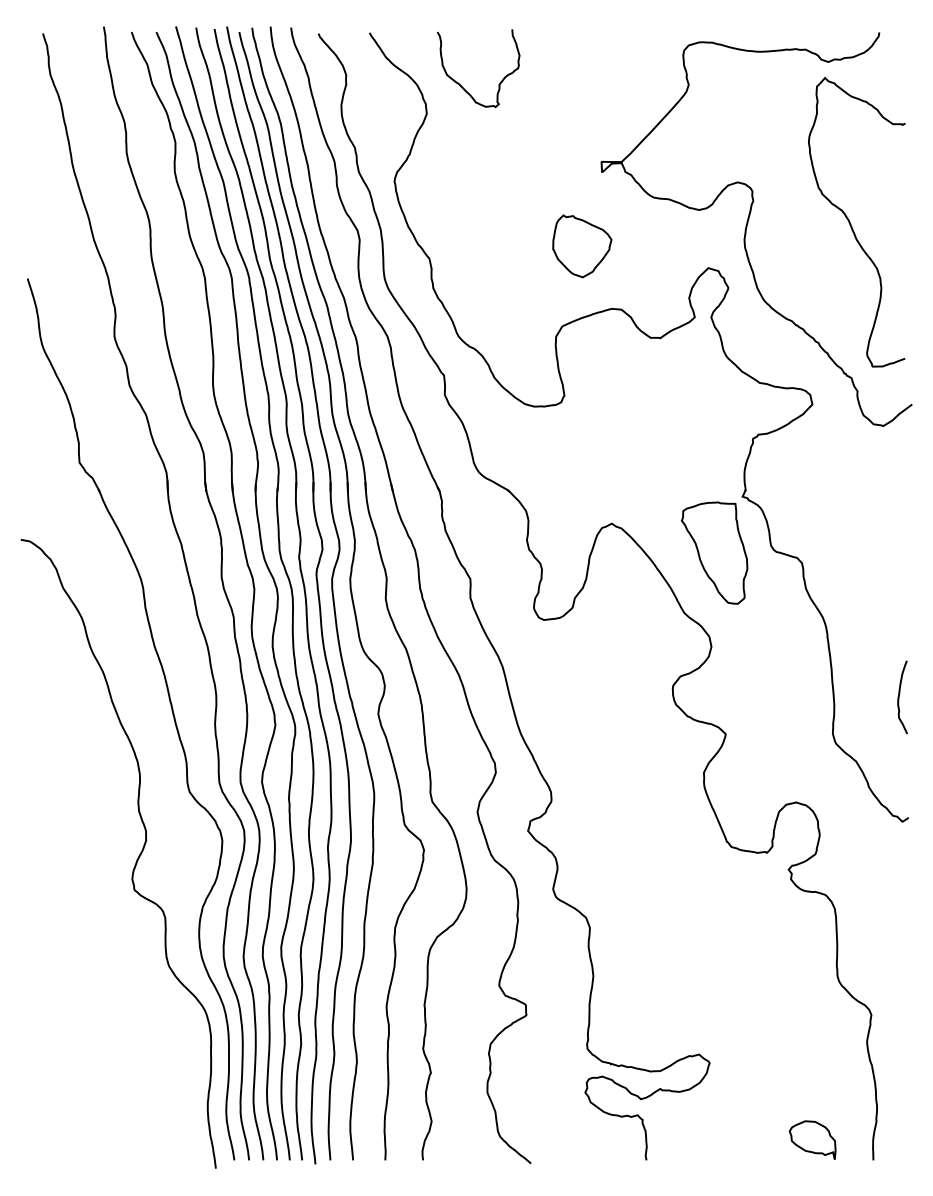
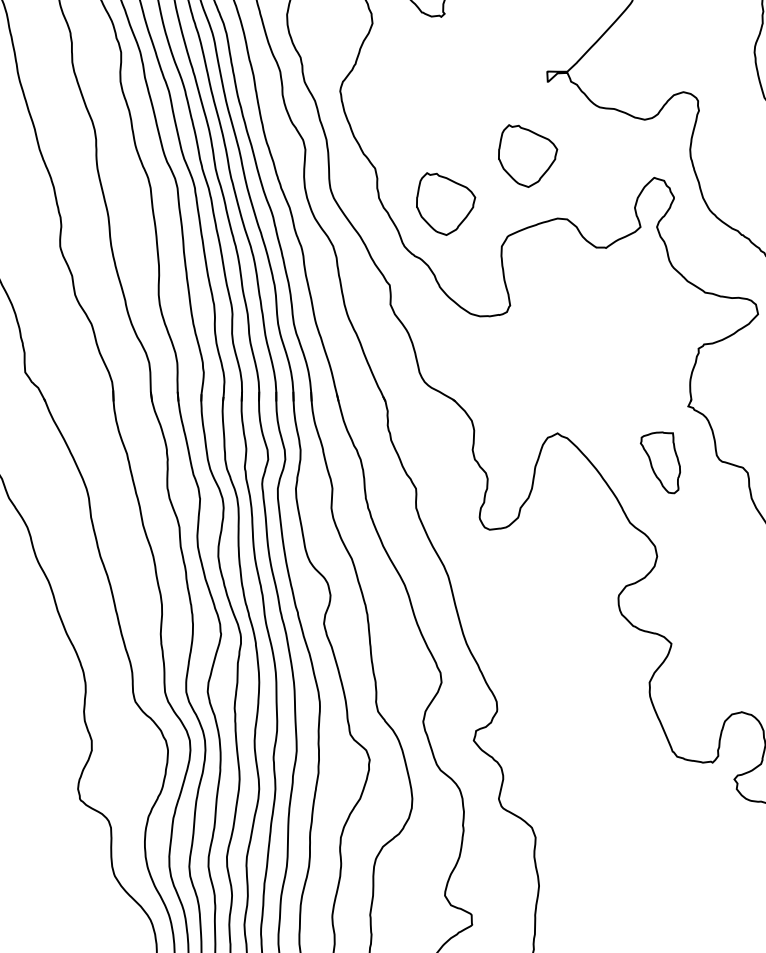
part: (500, 294) -> (446, 204), added
part: (714, 552) -> (660, 462), size x0.6

